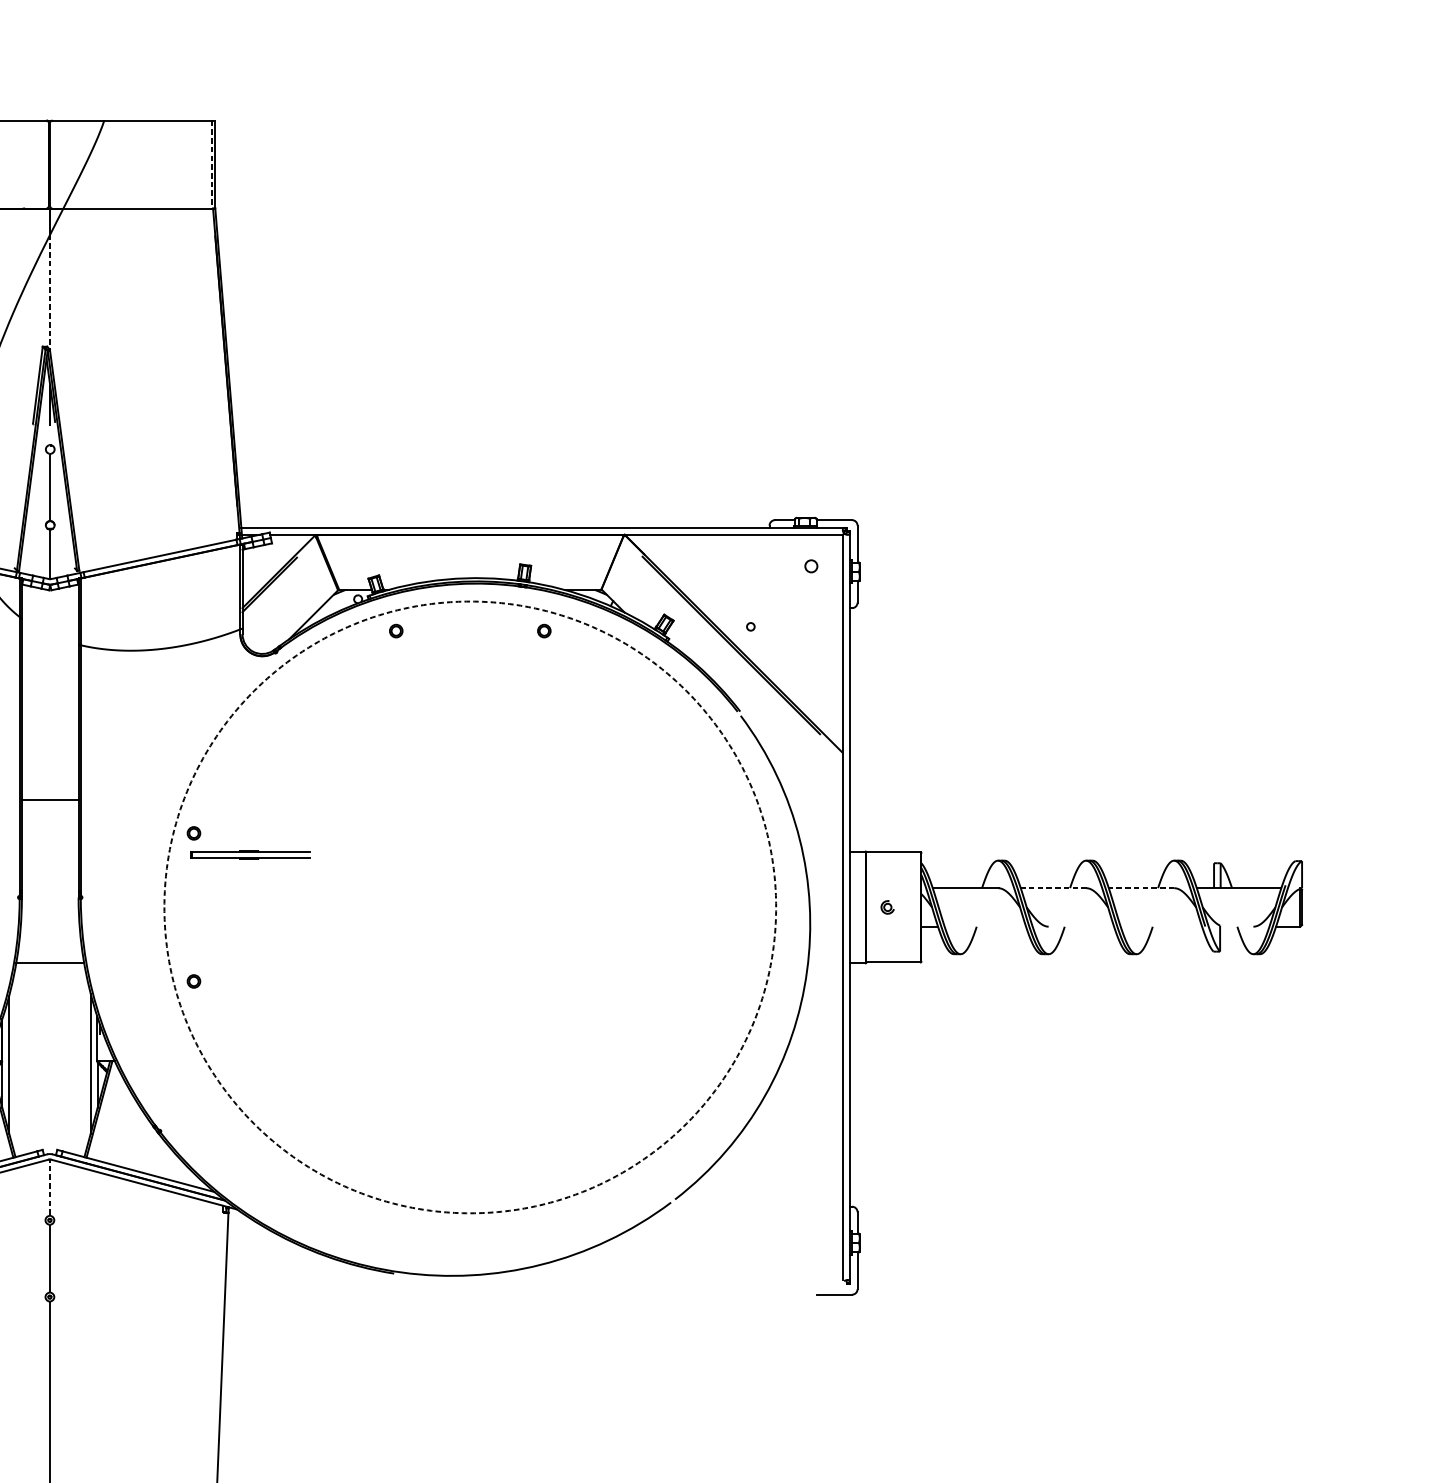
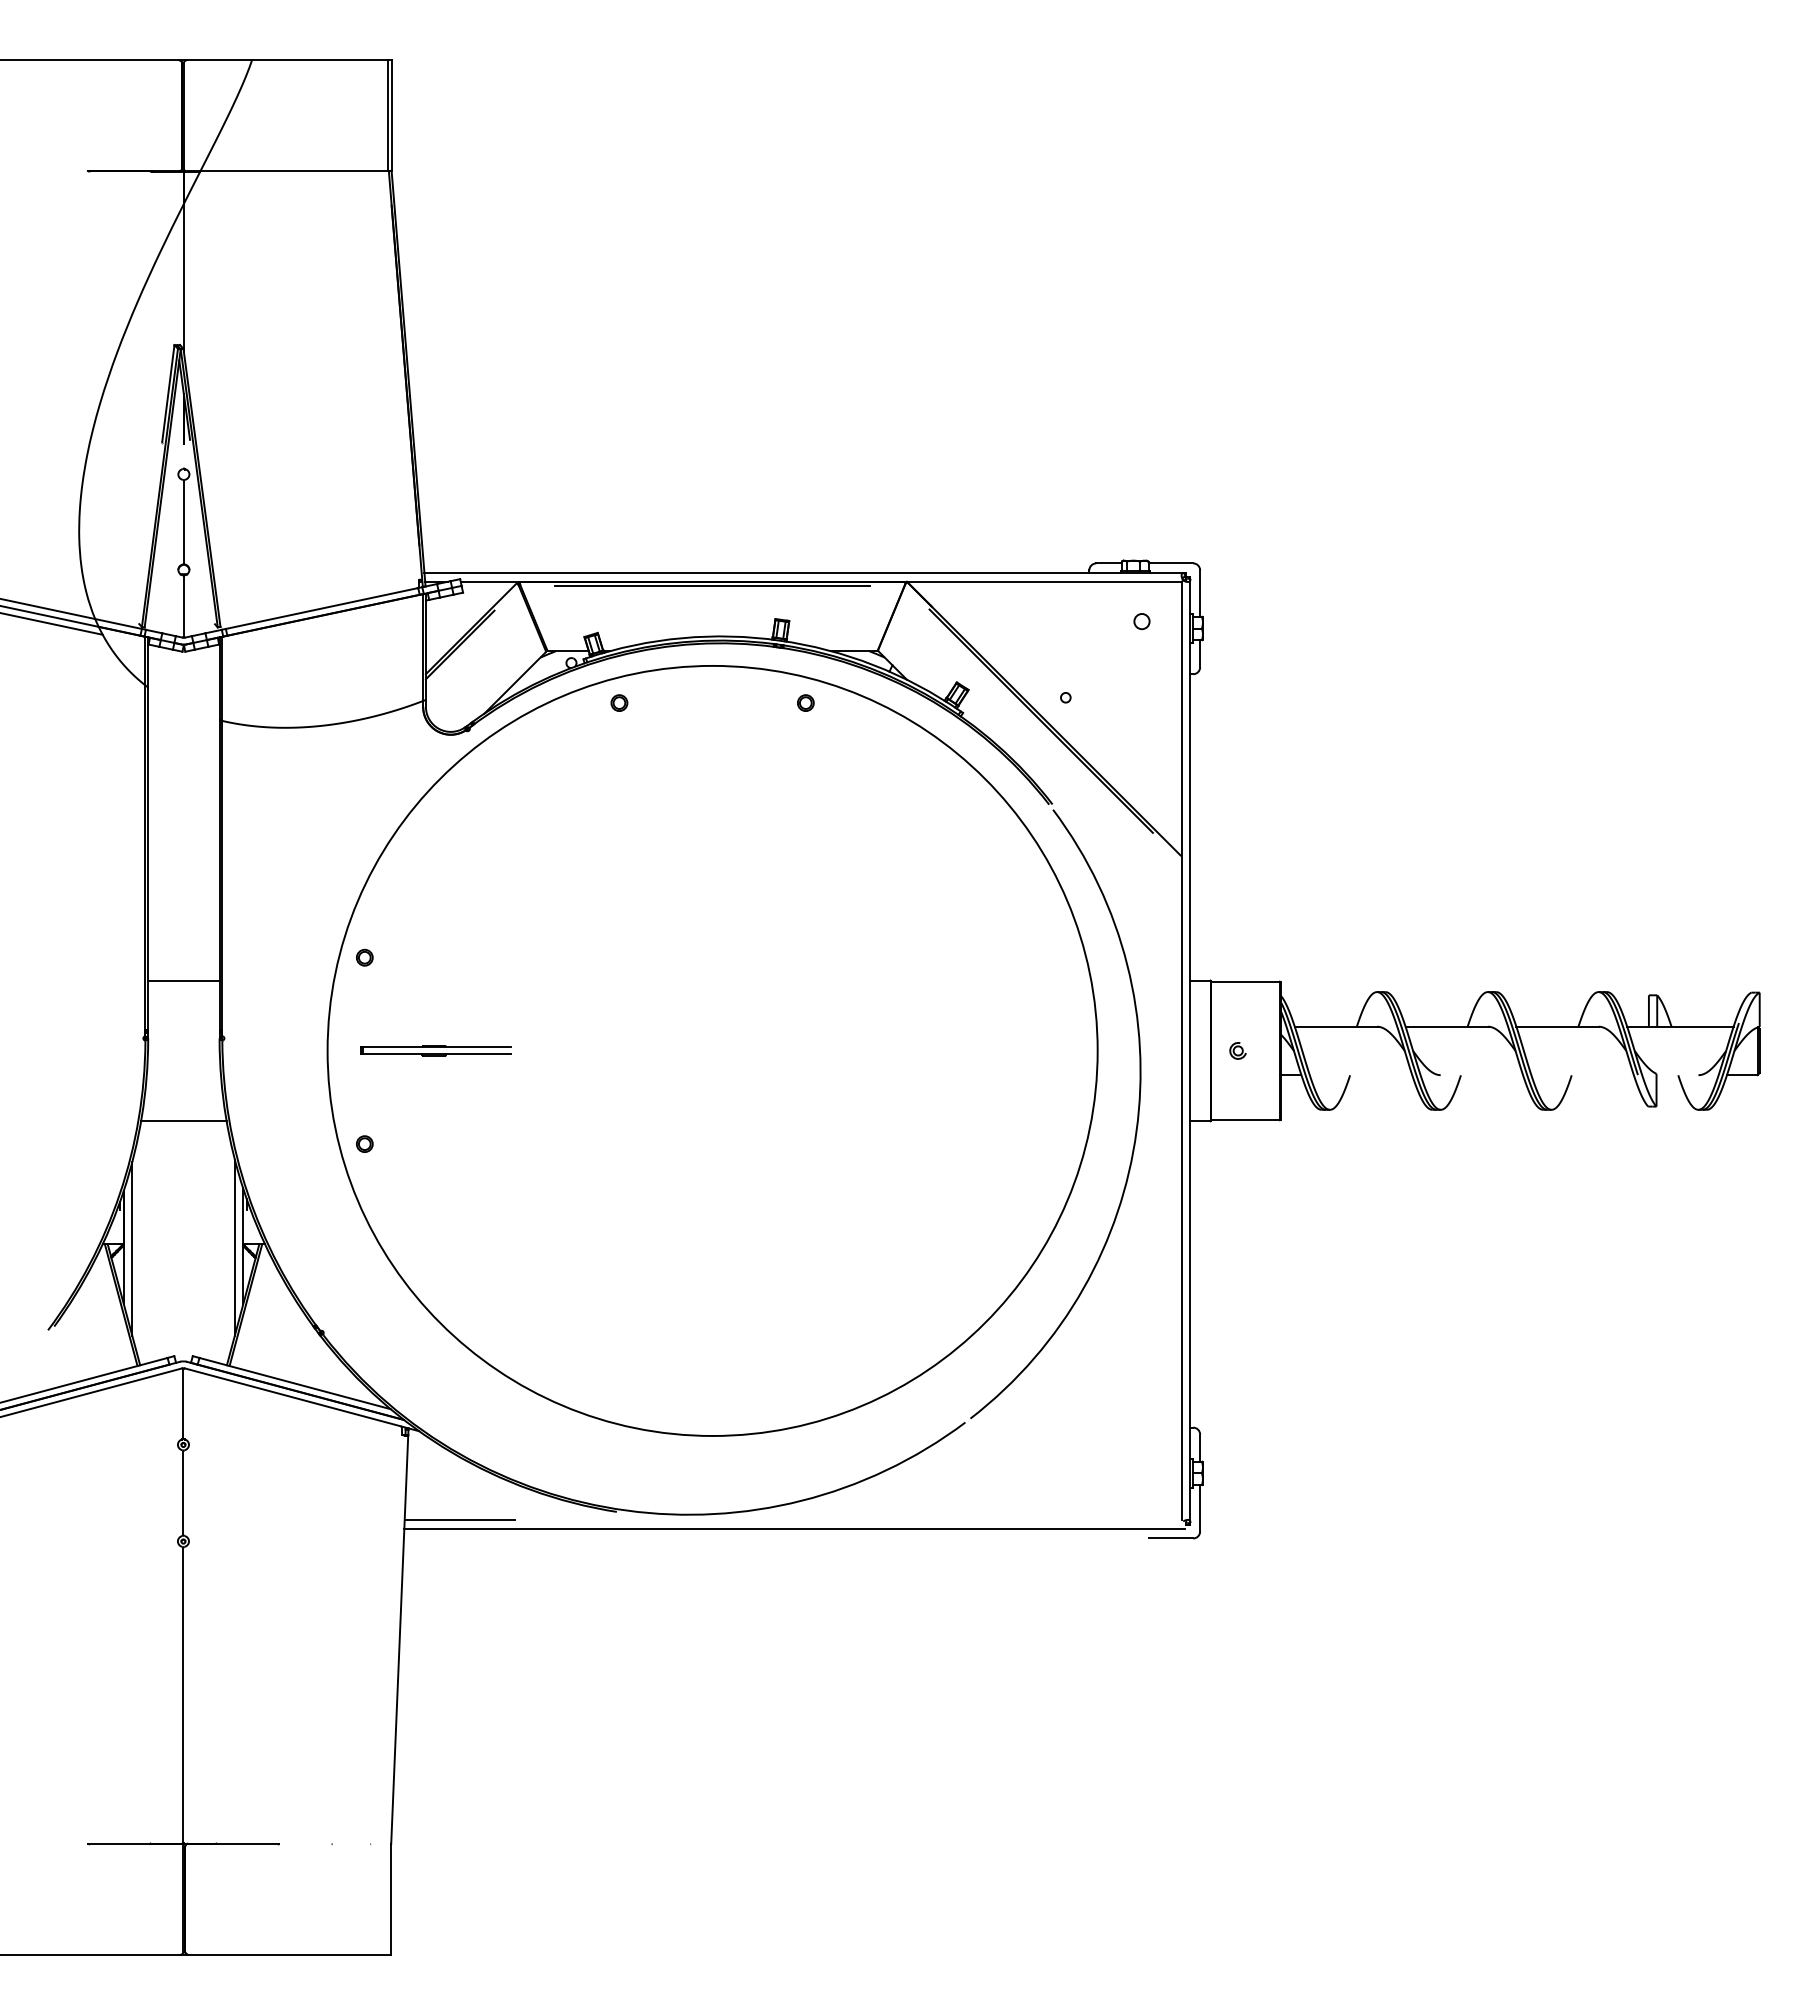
line: (211, 165) -> (387, 116), dashed -> solid
line: (49, 293) -> (183, 278), dashed -> solid
line: (470, 537) -> (712, 585), added
line: (49, 799) -> (183, 980), moved
part: (250, 854) -> (435, 1050), moved
line: (1054, 888) -> (1447, 1026), dashed -> solid
line: (1141, 888) -> (1557, 1026), dashed -> solid
circle: (470, 907) -> (712, 1050), dashed -> solid
line: (49, 1187) -> (183, 1403), dashed -> solid
line: (269, 1280) -> (459, 1520), added
line: (535, 1286) -> (794, 1528), added

